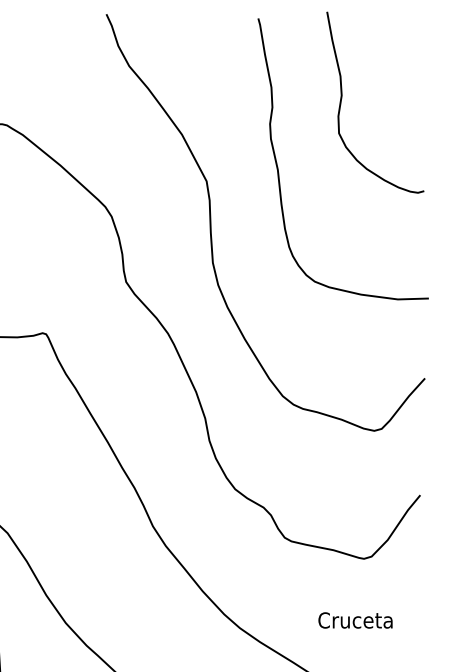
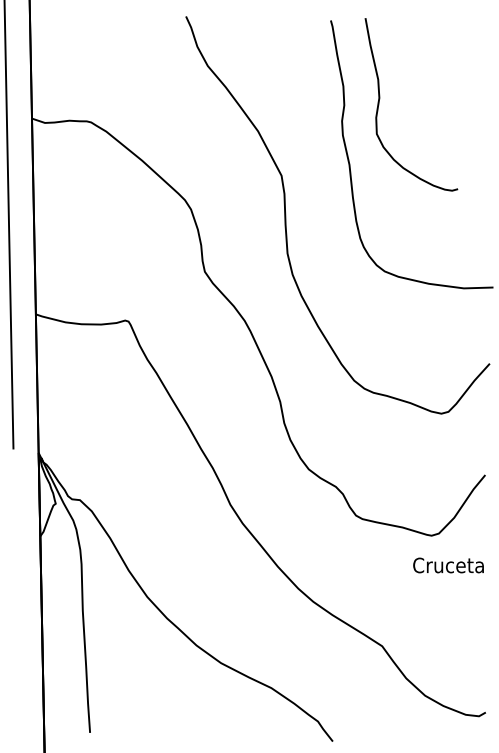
curve: (342, 96) -> (380, 98), moved
text: (355, 620) -> (448, 565), moved

